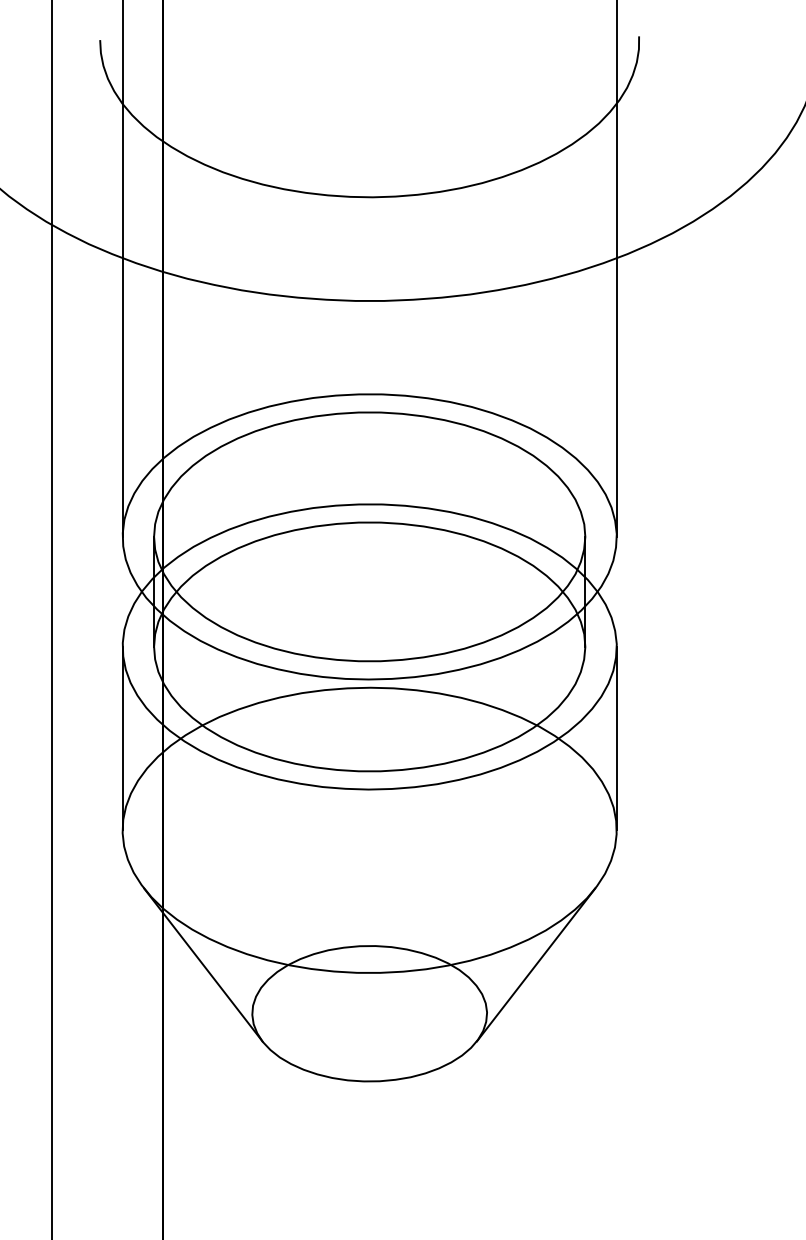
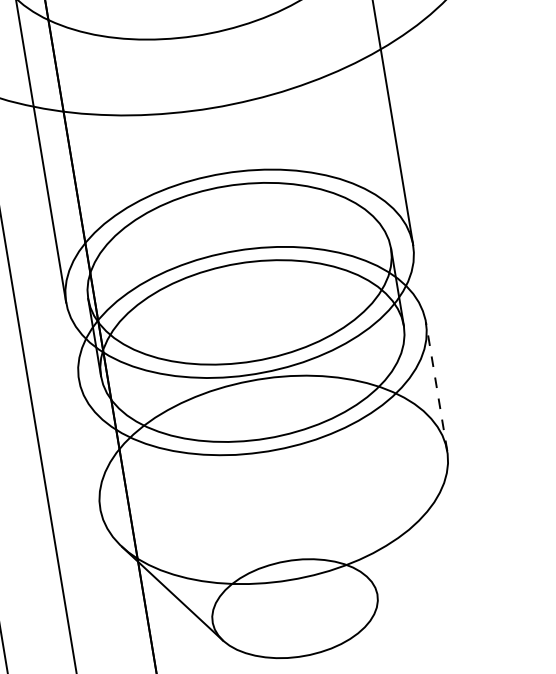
line: (122, 738) -> (89, 444), removed
line: (616, 738) -> (436, 386), solid -> dashed
line: (535, 964) -> (405, 554), removed

